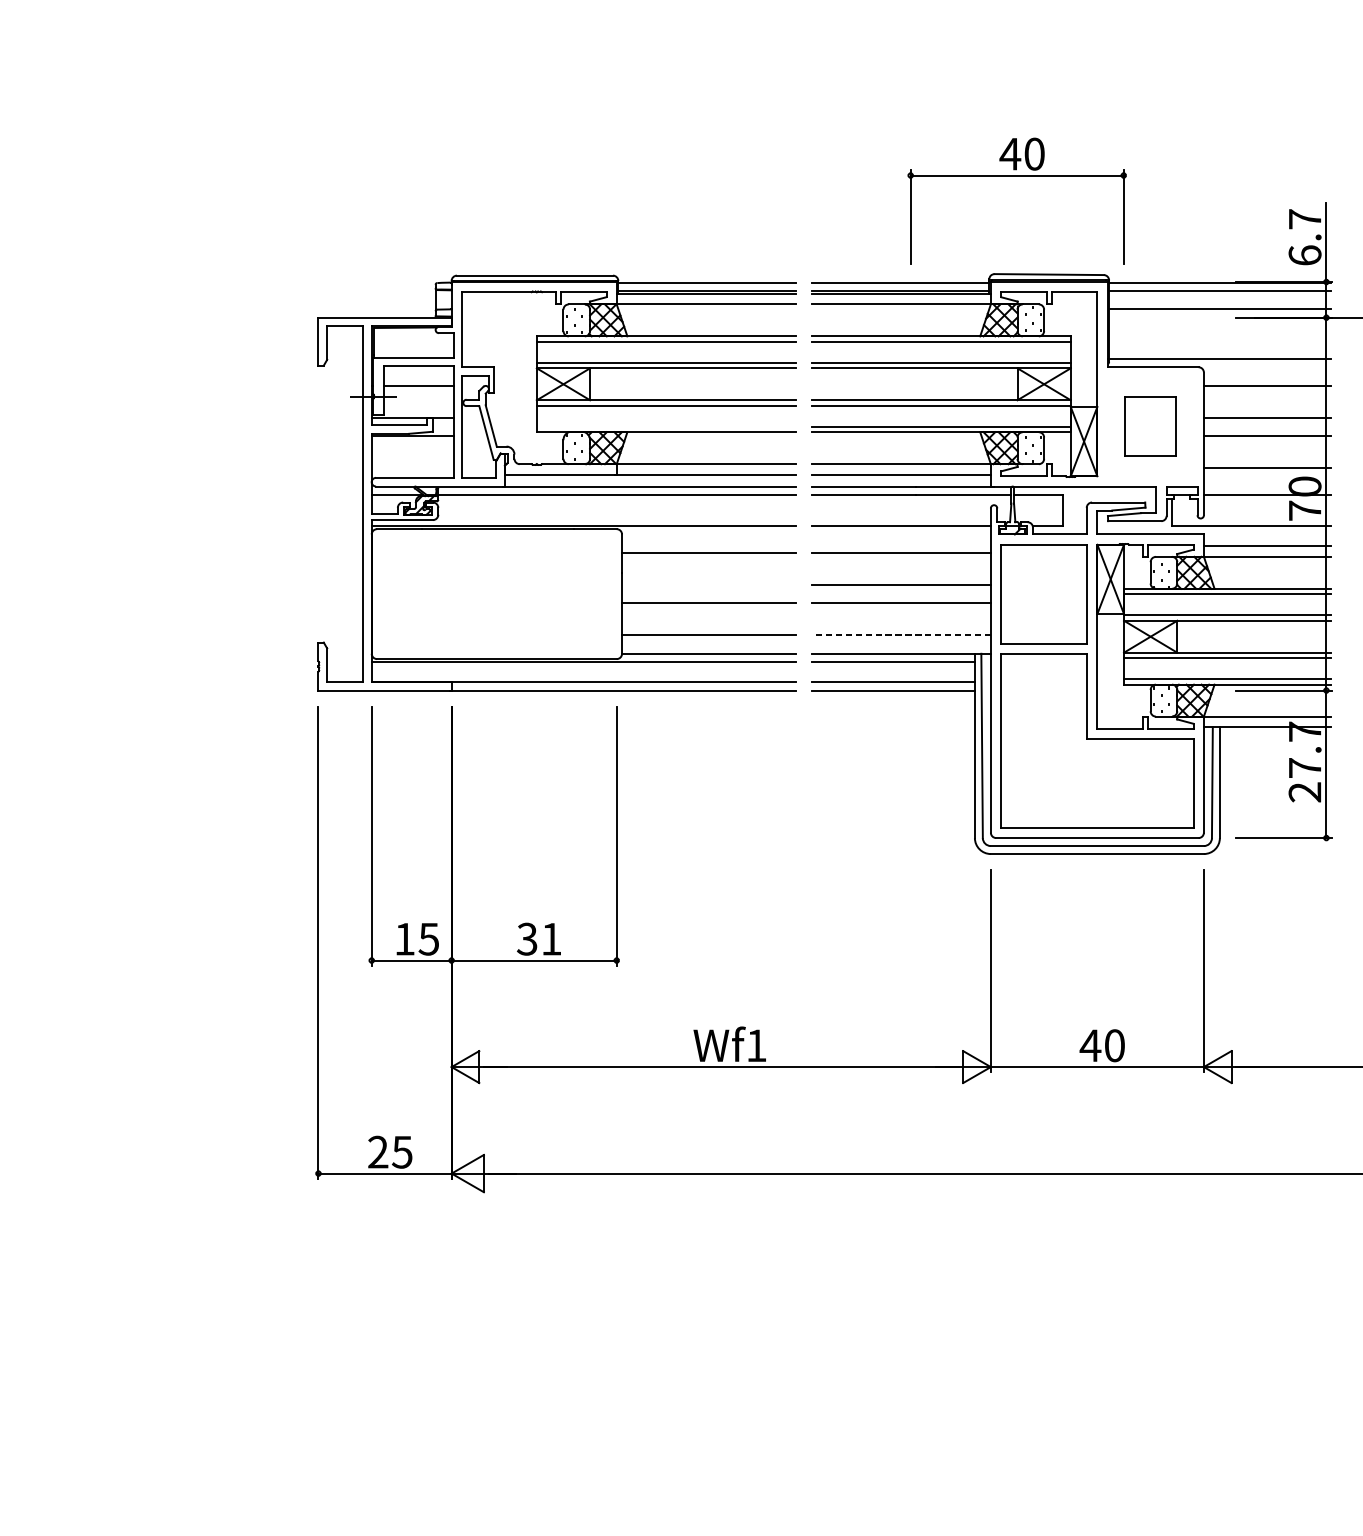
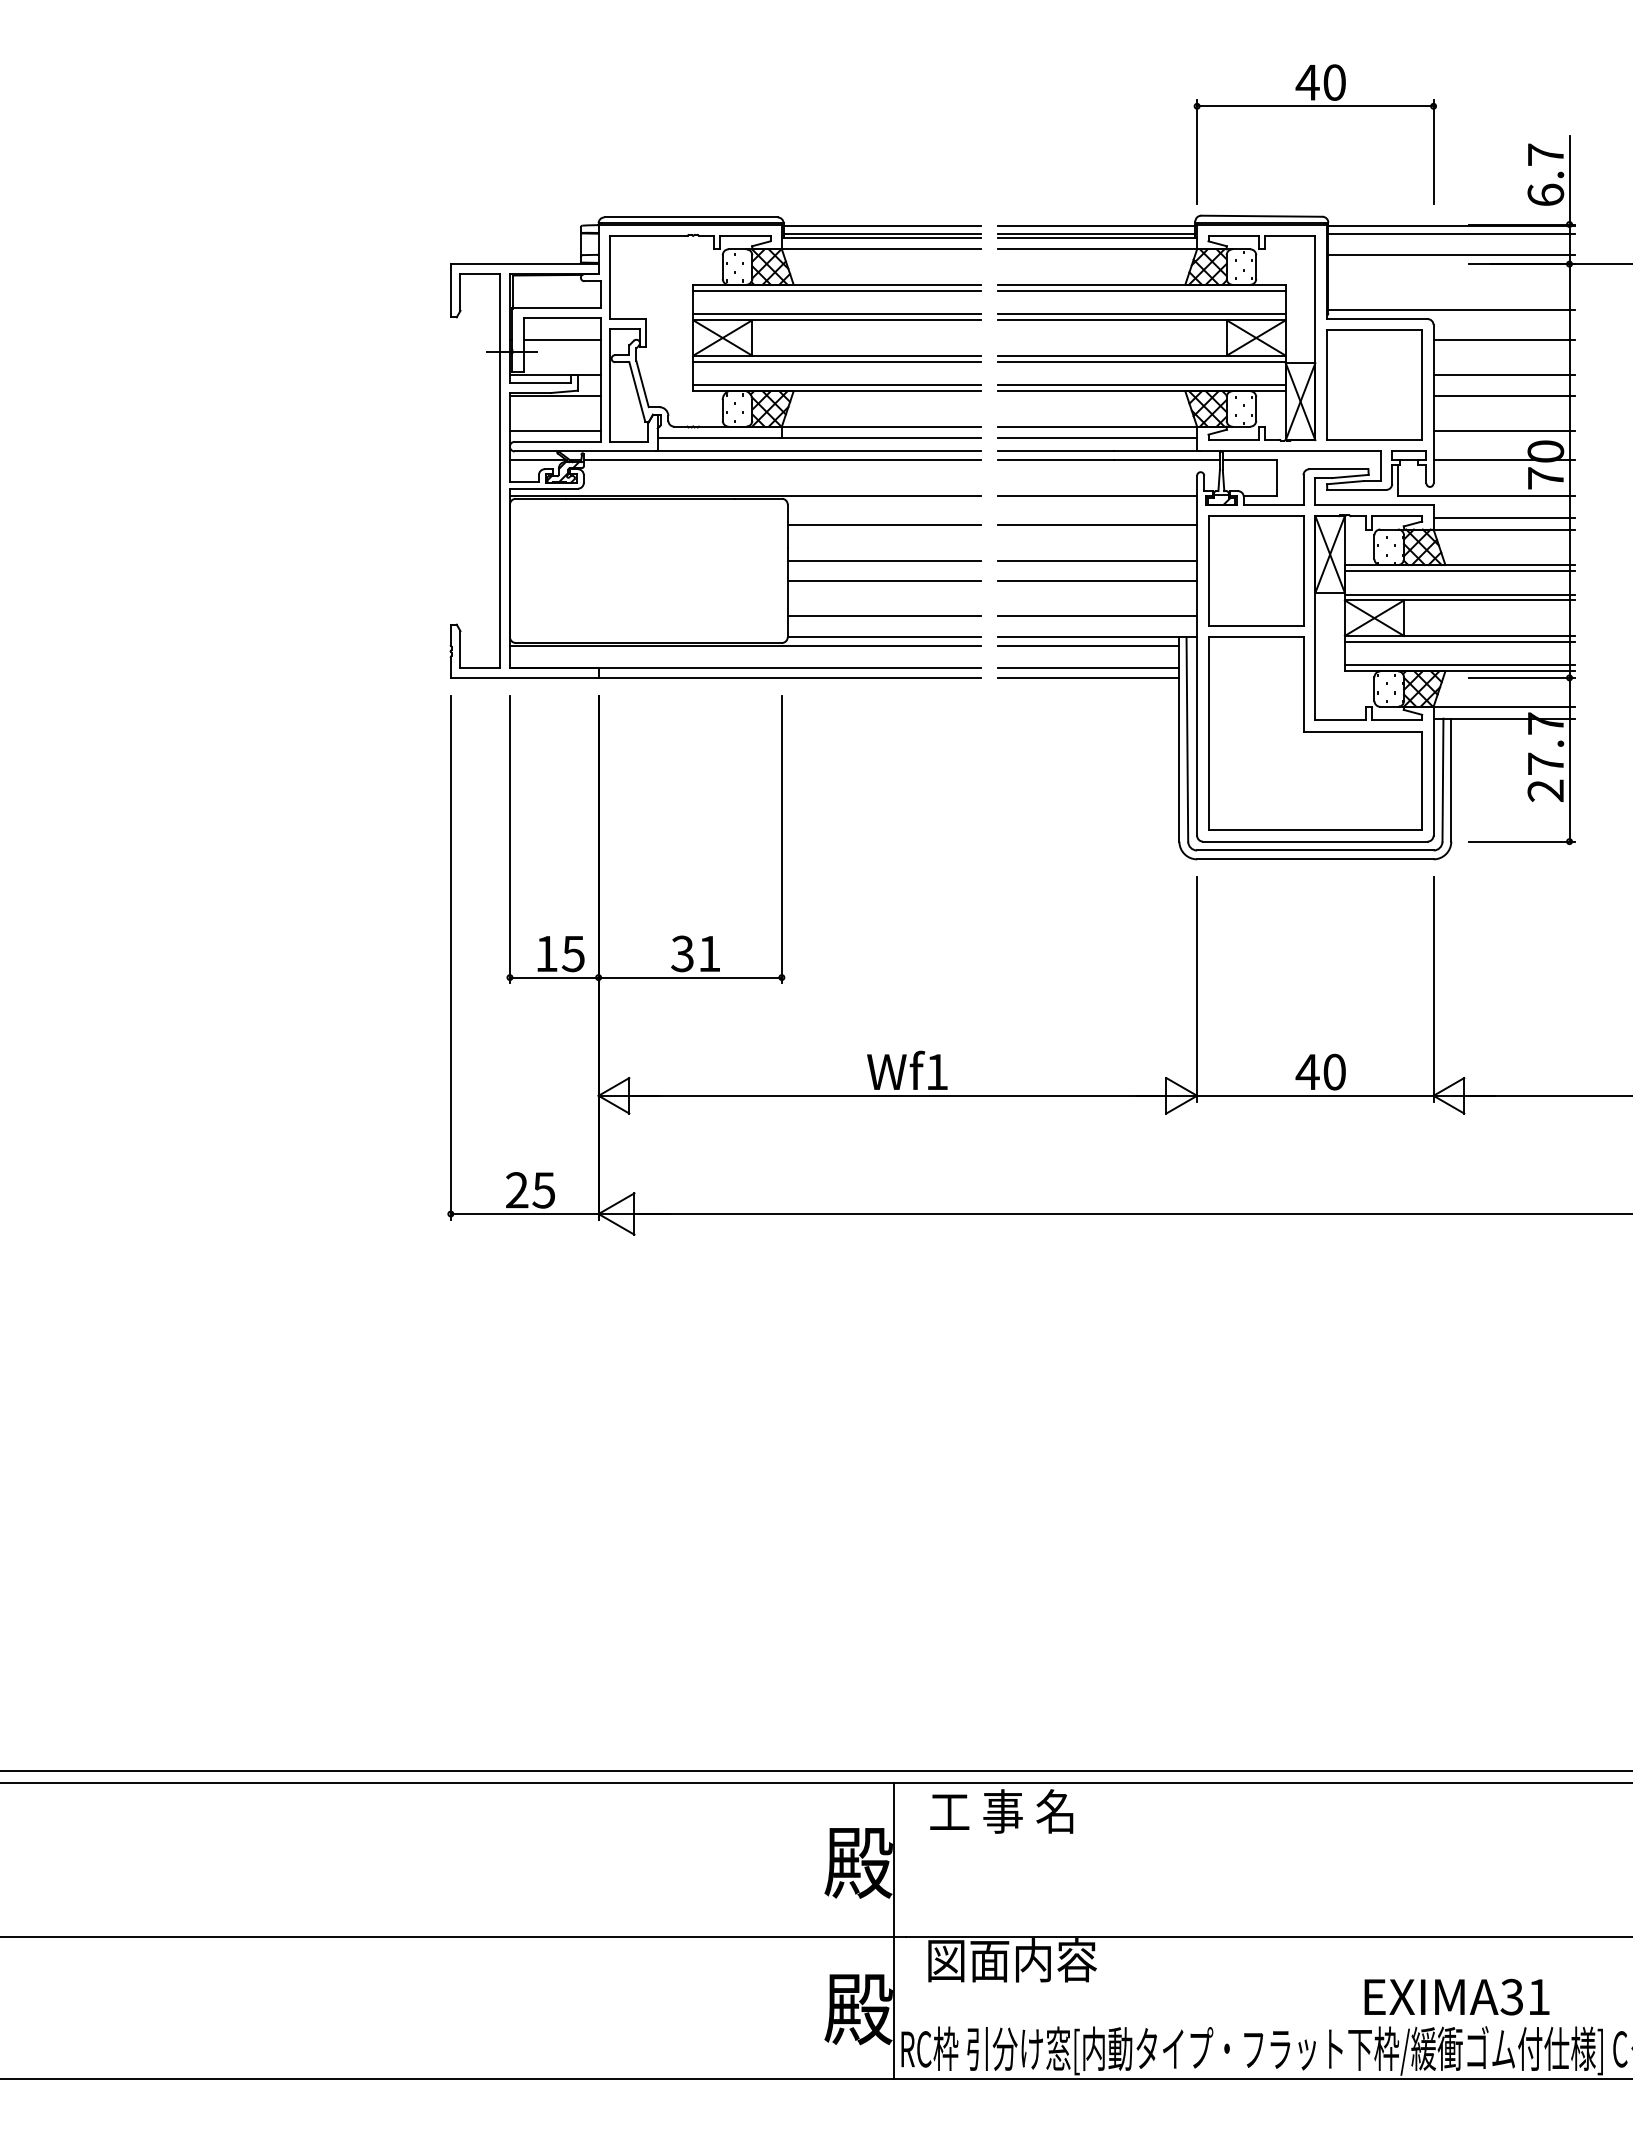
part: (1016, 175) -> (1314, 106), moved
part: (1150, 426) -> (1374, 384), size x1.67
line: (665, 427) -> (836, 385), added
line: (411, 467) -> (554, 430), added
line: (708, 584) -> (883, 560), added
line: (901, 635) -> (1097, 616), dashed -> solid

